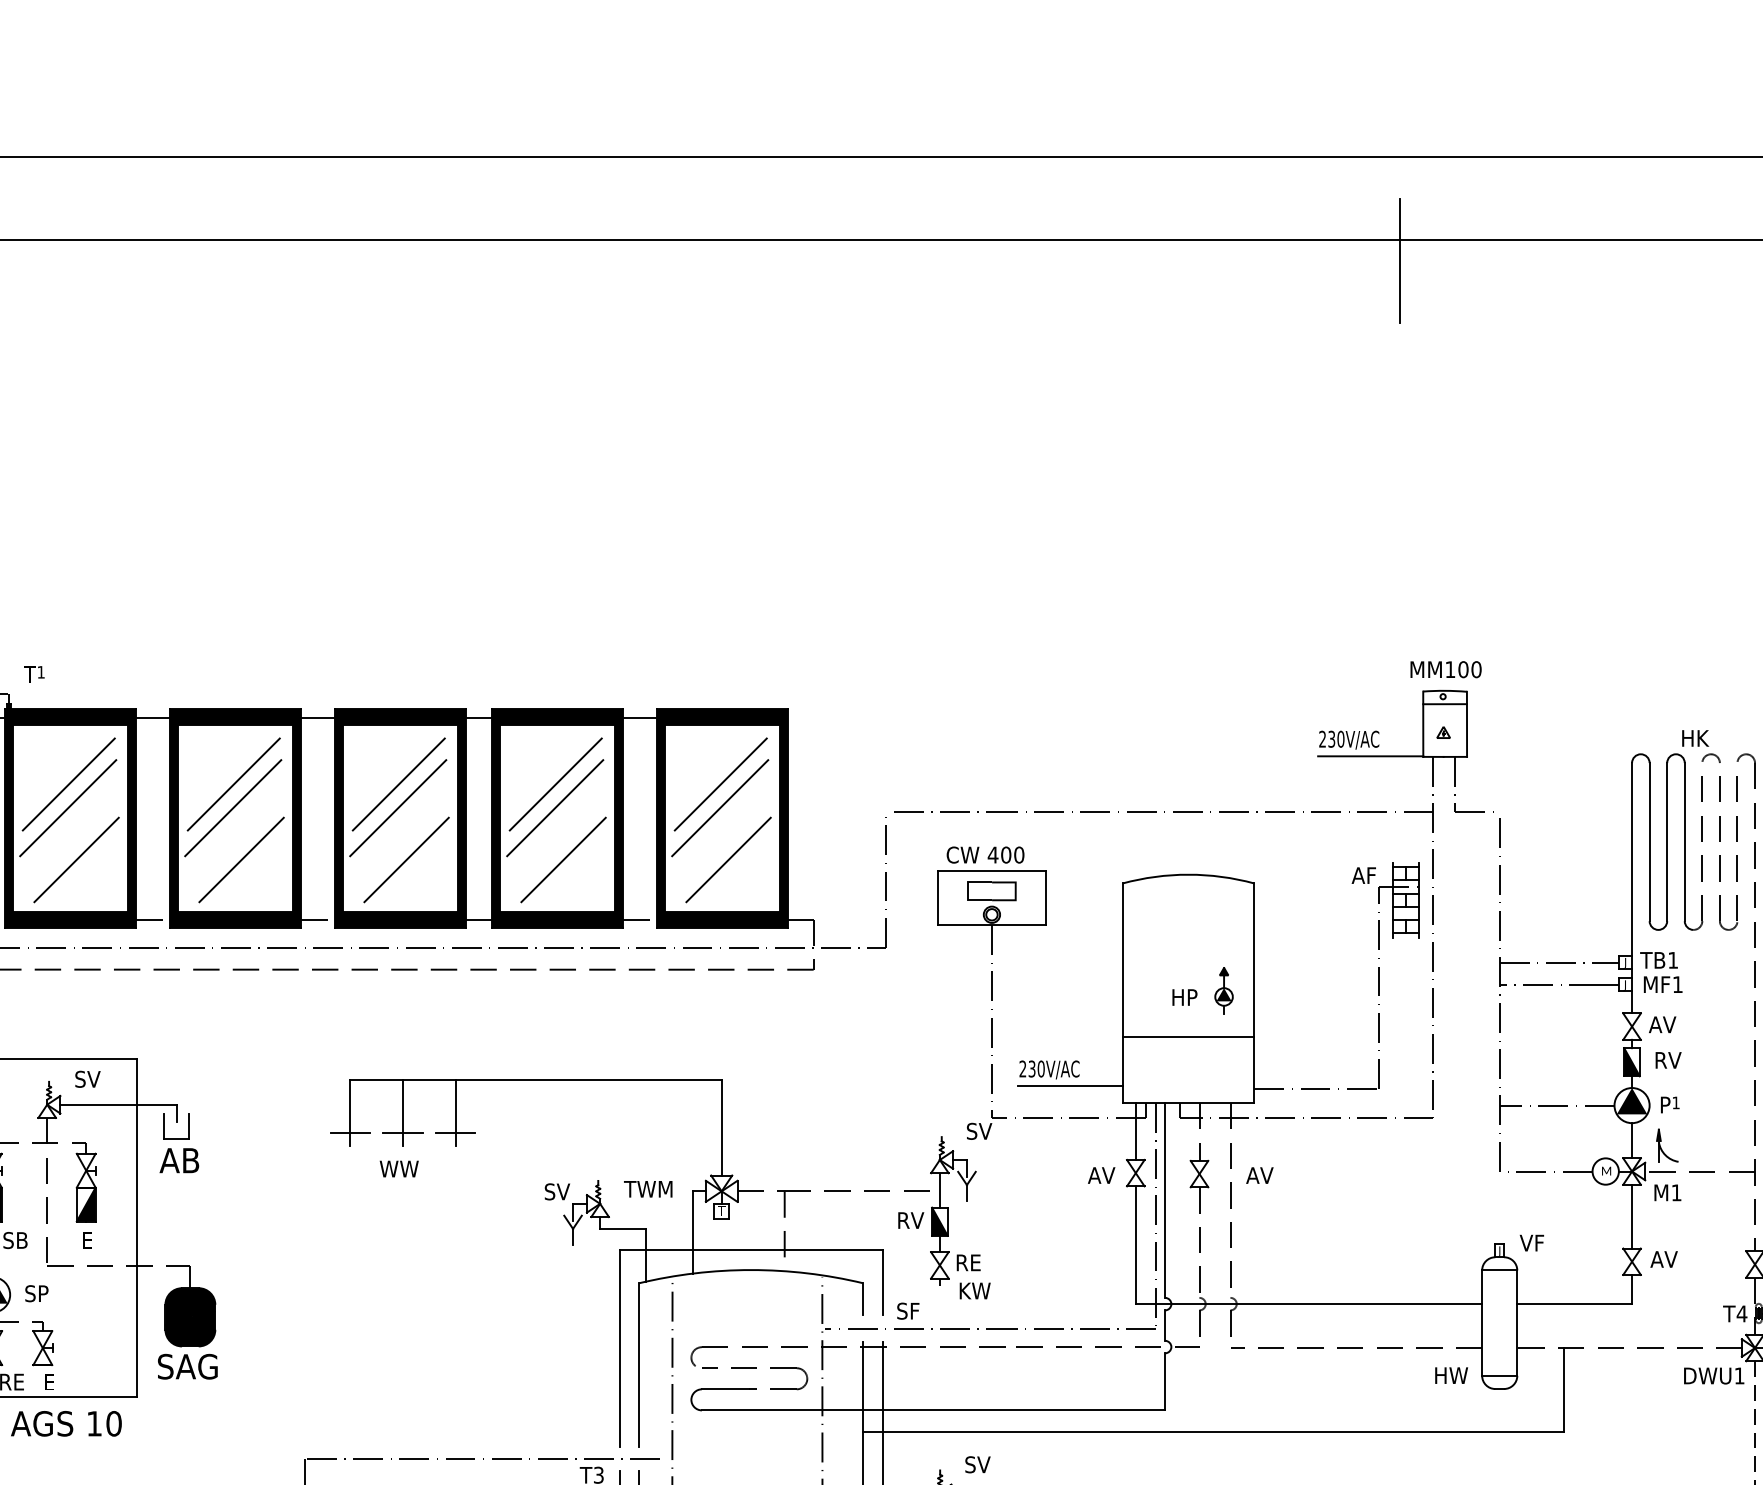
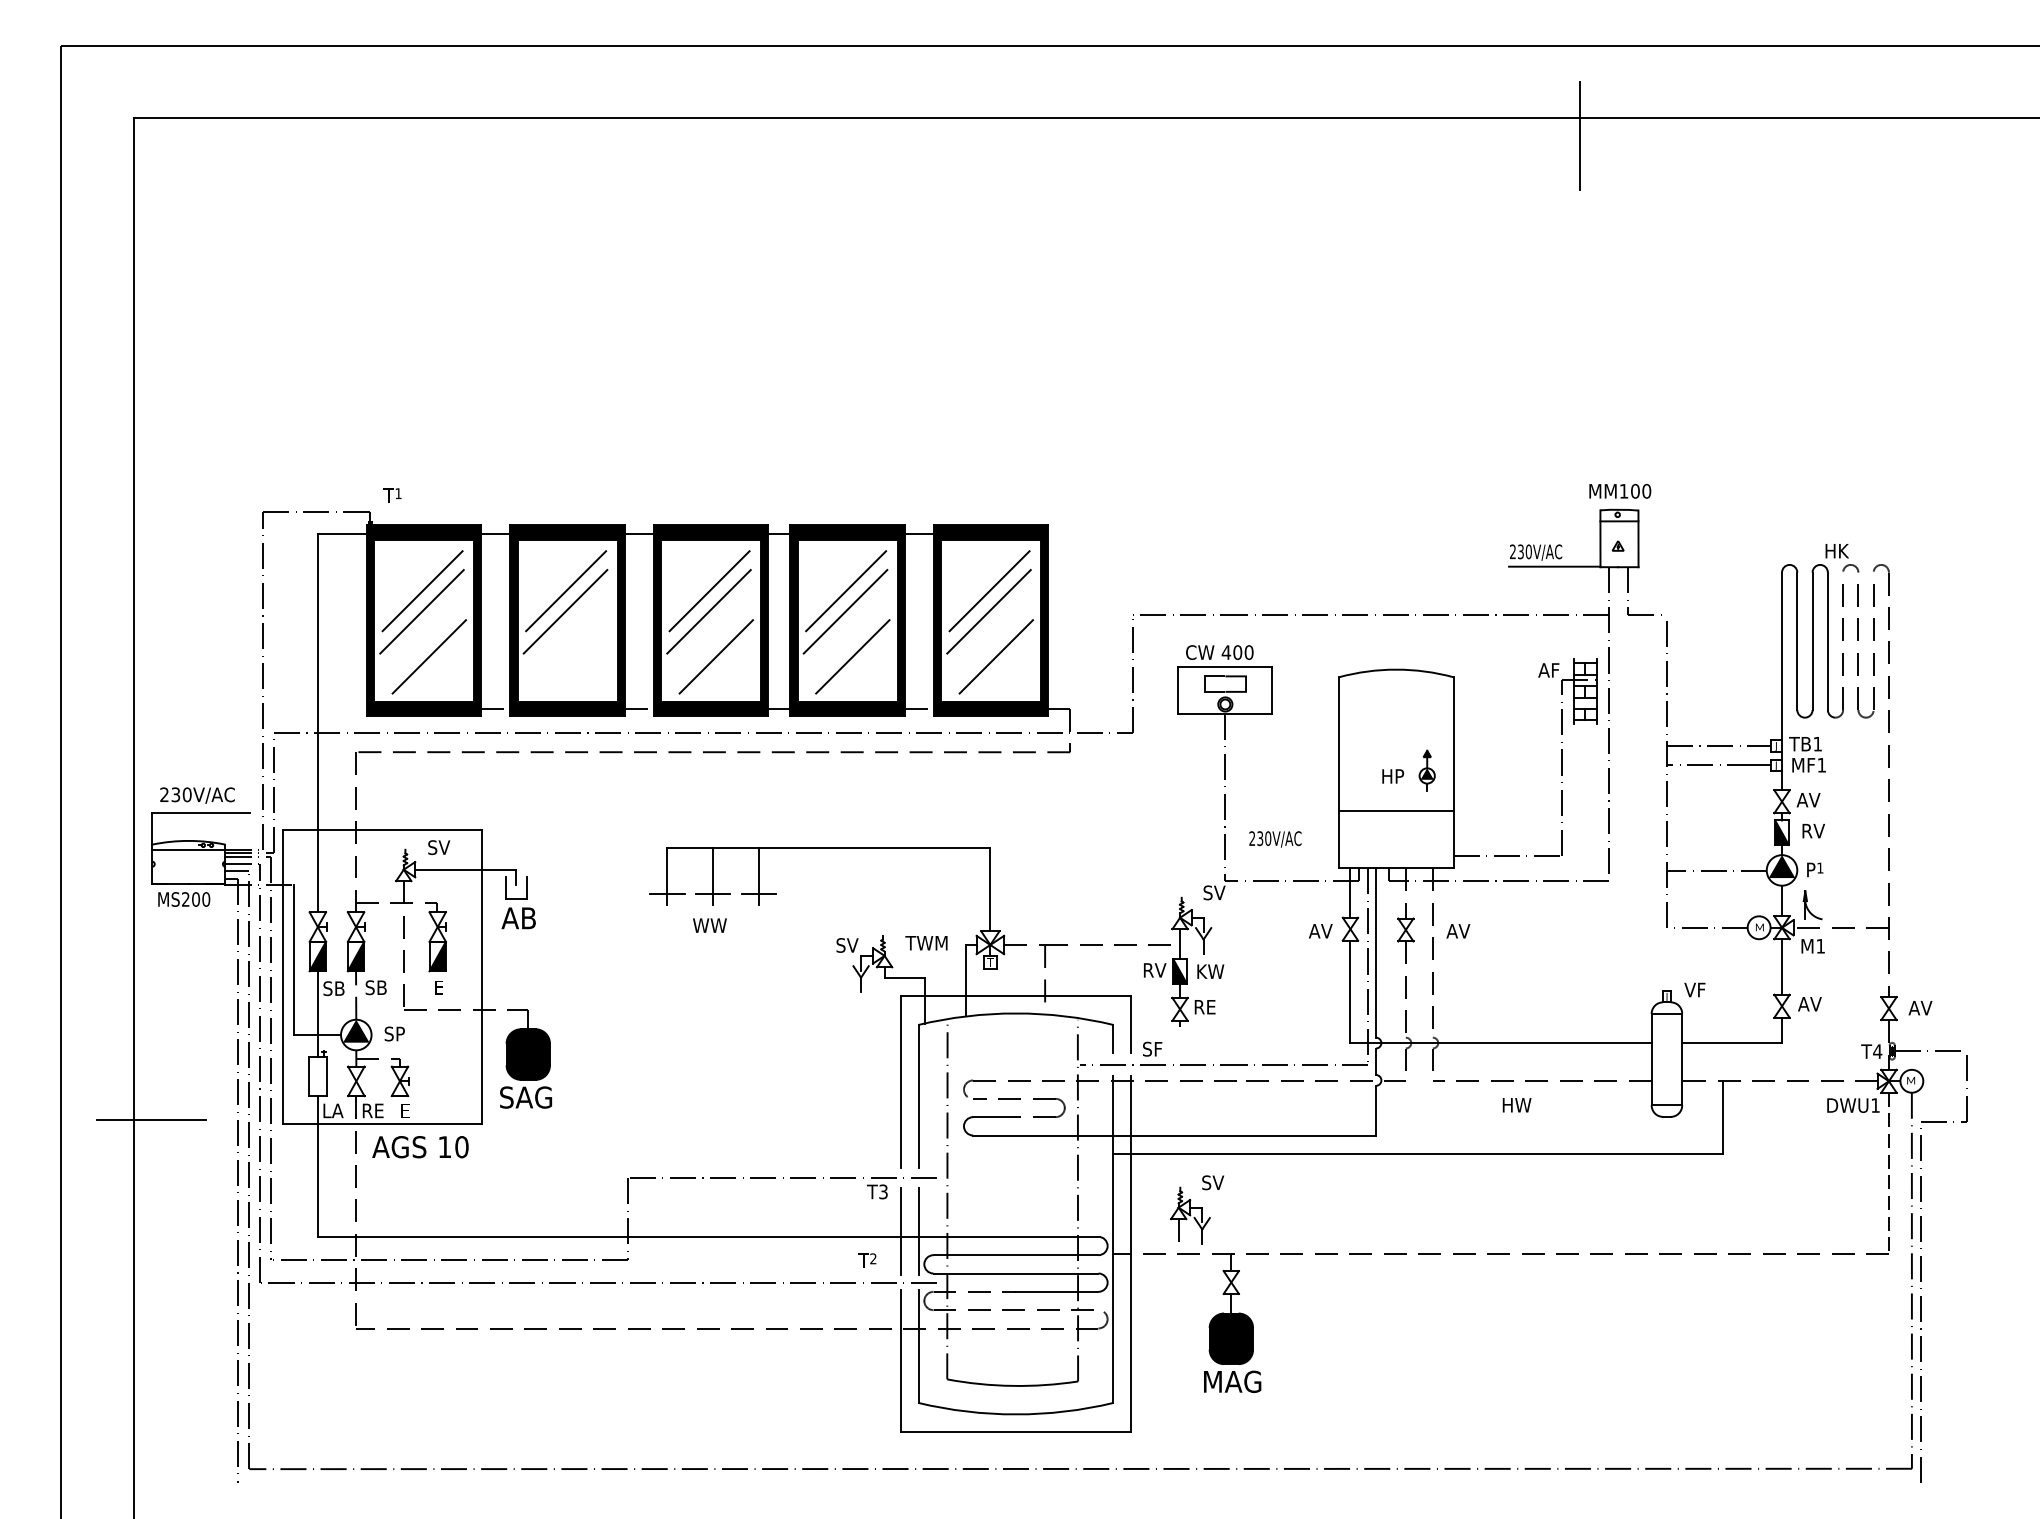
line: (241, 859) -> (572, 656), removed
line: (1070, 1086) -> (1293, 853), removed
text: (974, 1290) -> (1210, 971), moved
text: (1450, 1375) -> (1516, 1105), moved

